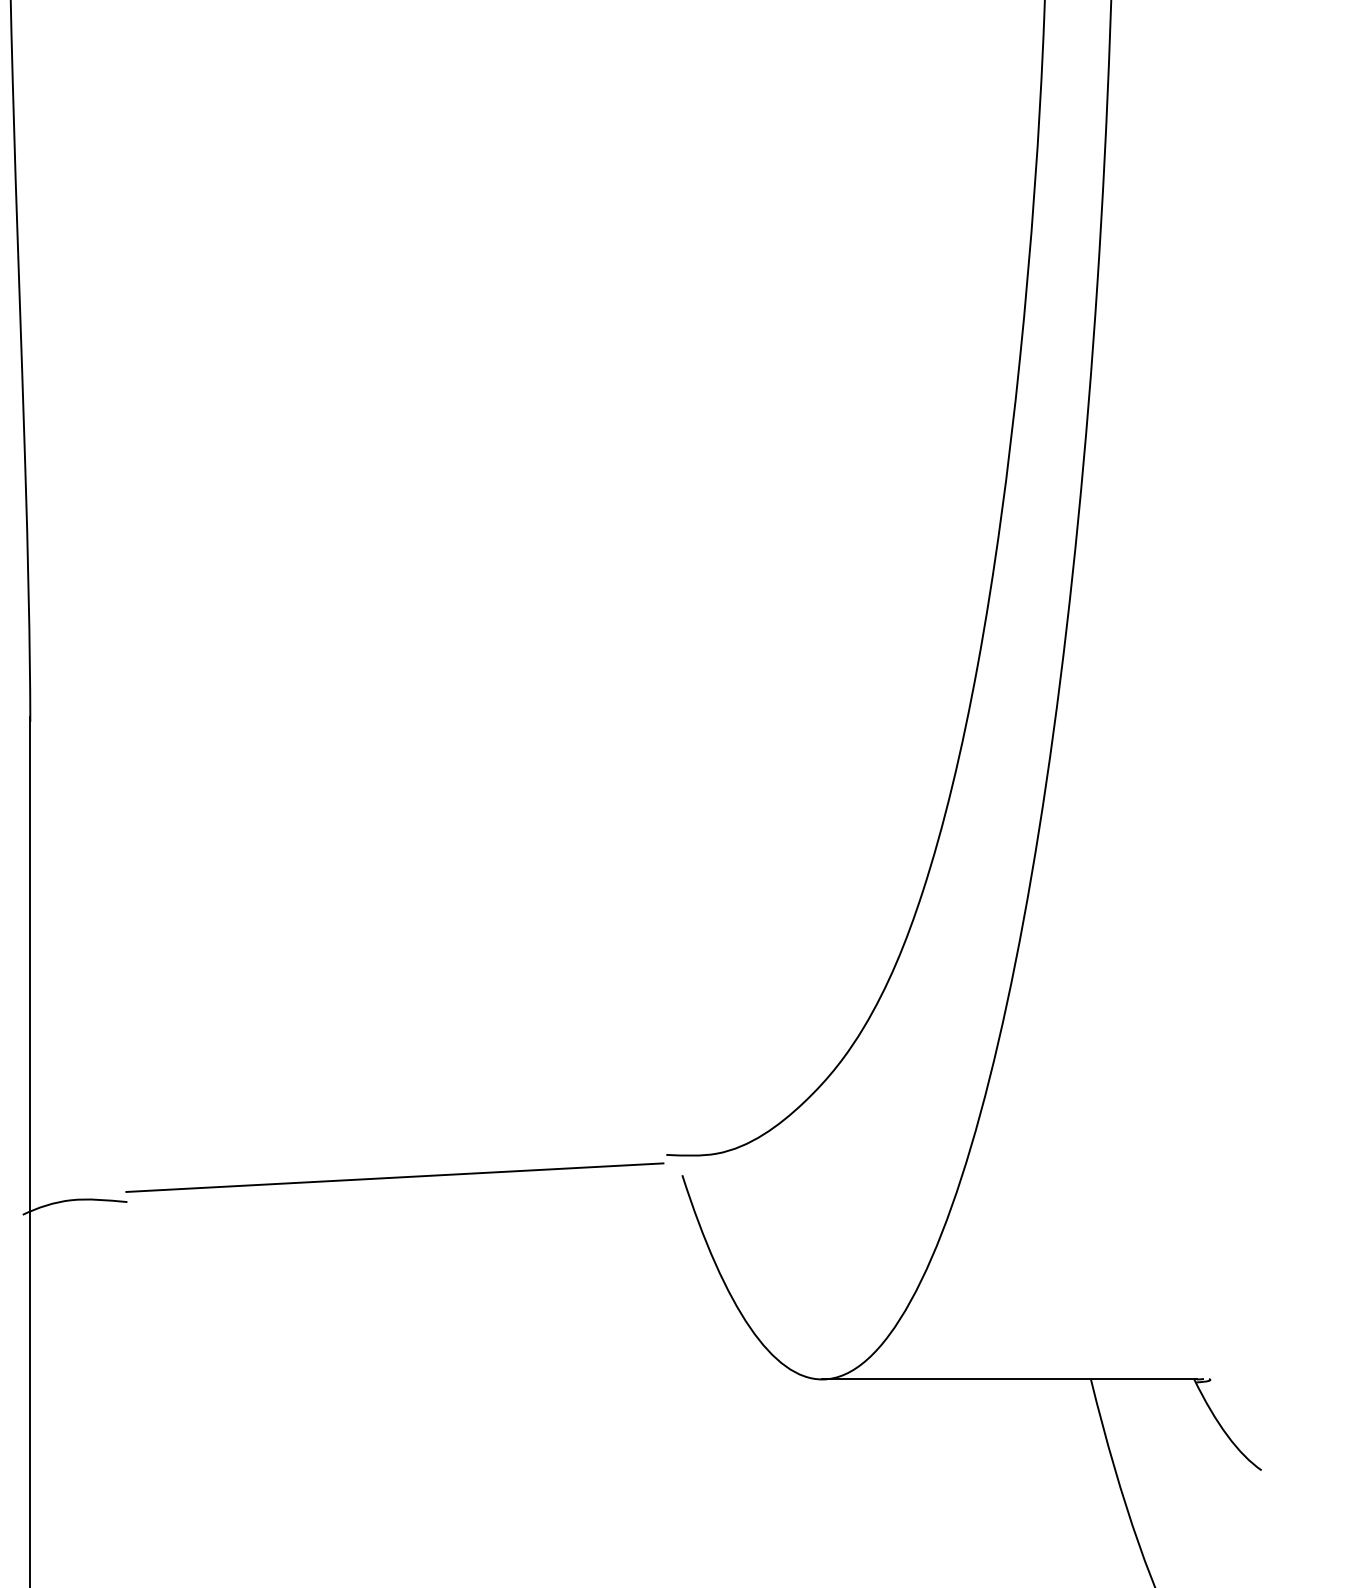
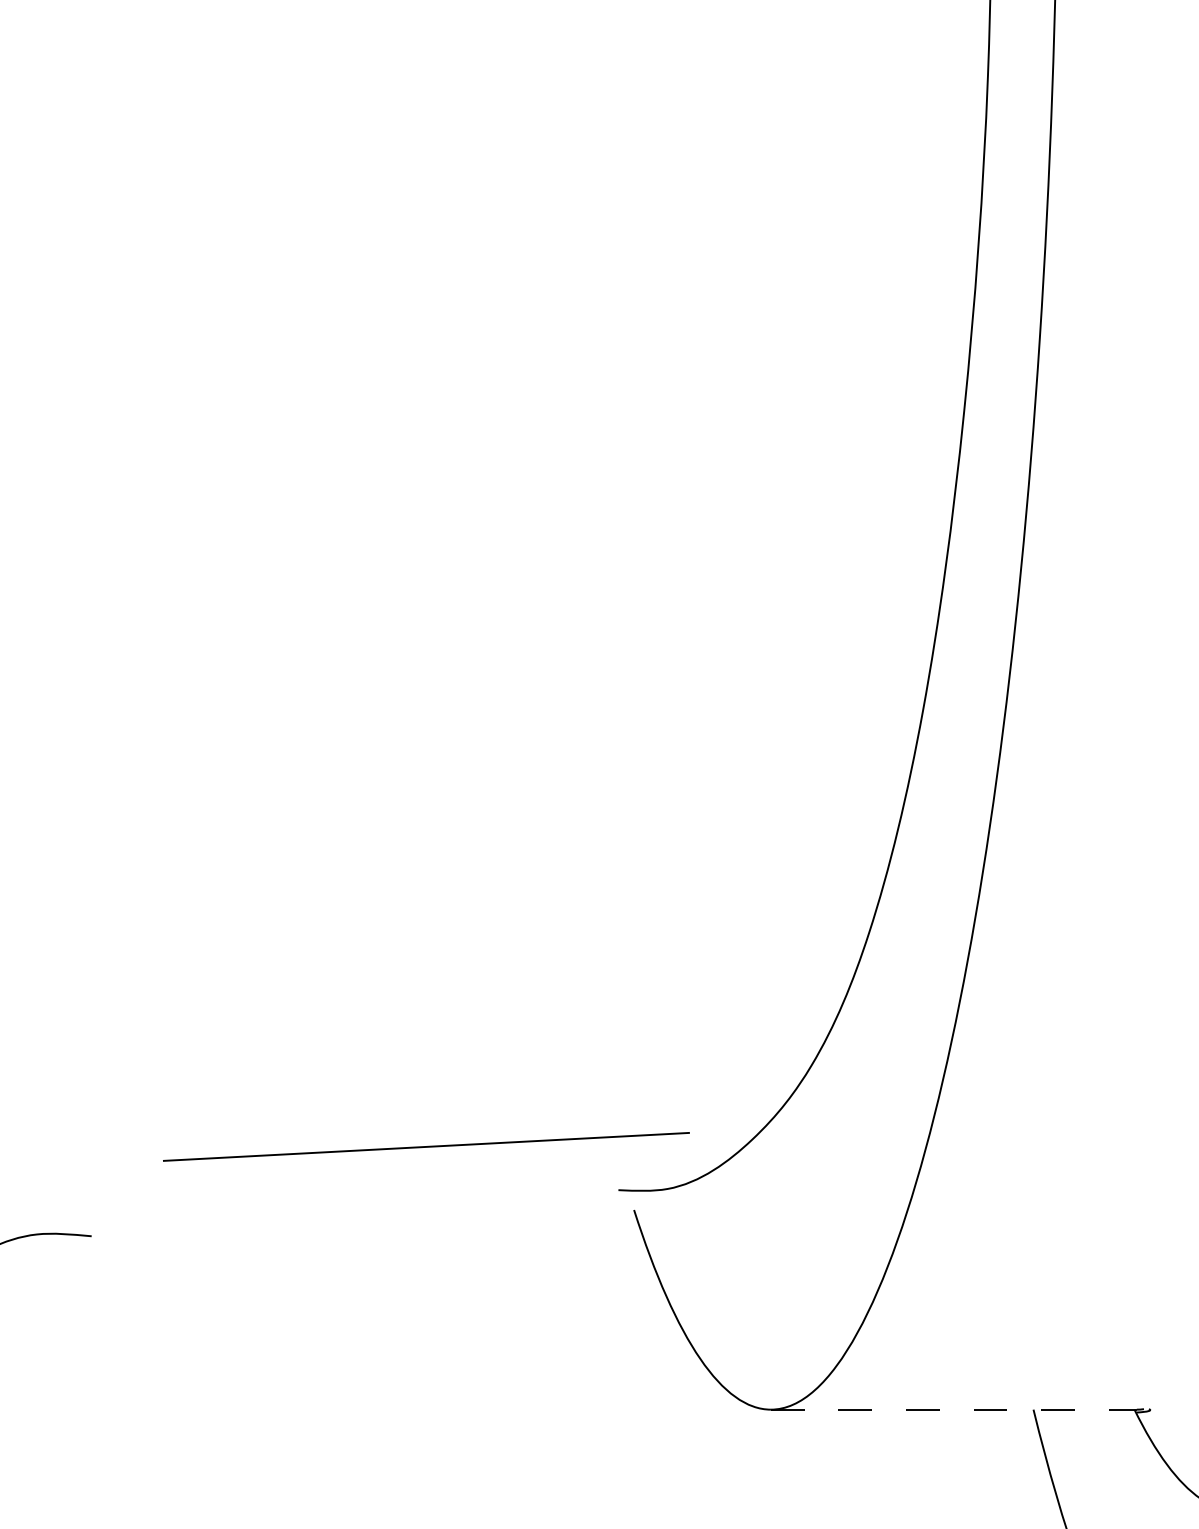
line: (394, 1177) -> (426, 1146), moved
line: (1009, 1379) -> (953, 1409), solid -> dashed

